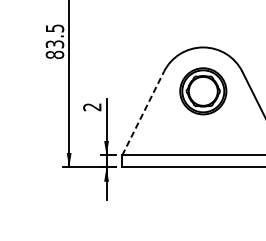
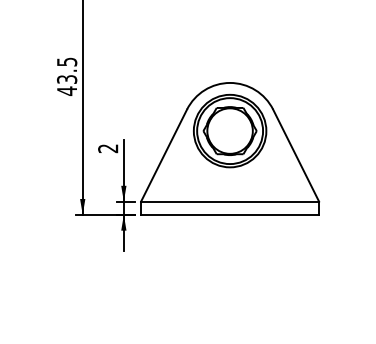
text: (55, 55) -> (67, 91), 83.5 -> 43.5
part: (203, 91) -> (230, 131), size x1.43
line: (143, 113) -> (164, 155), dashed -> solid

